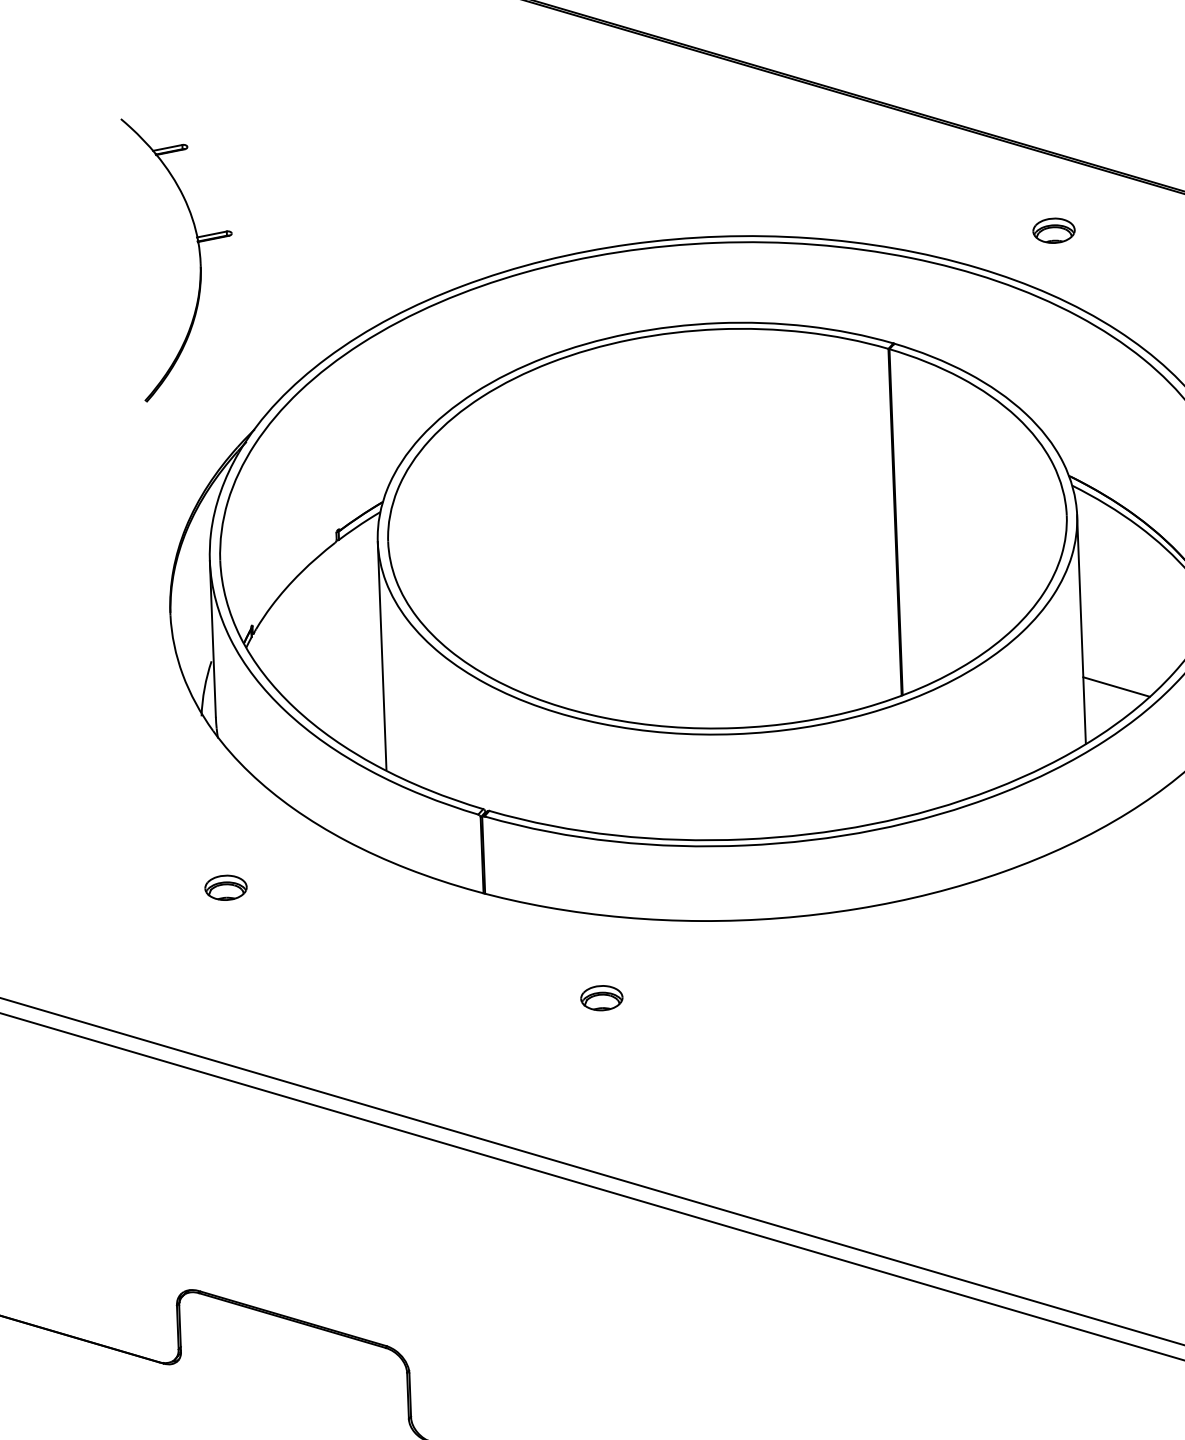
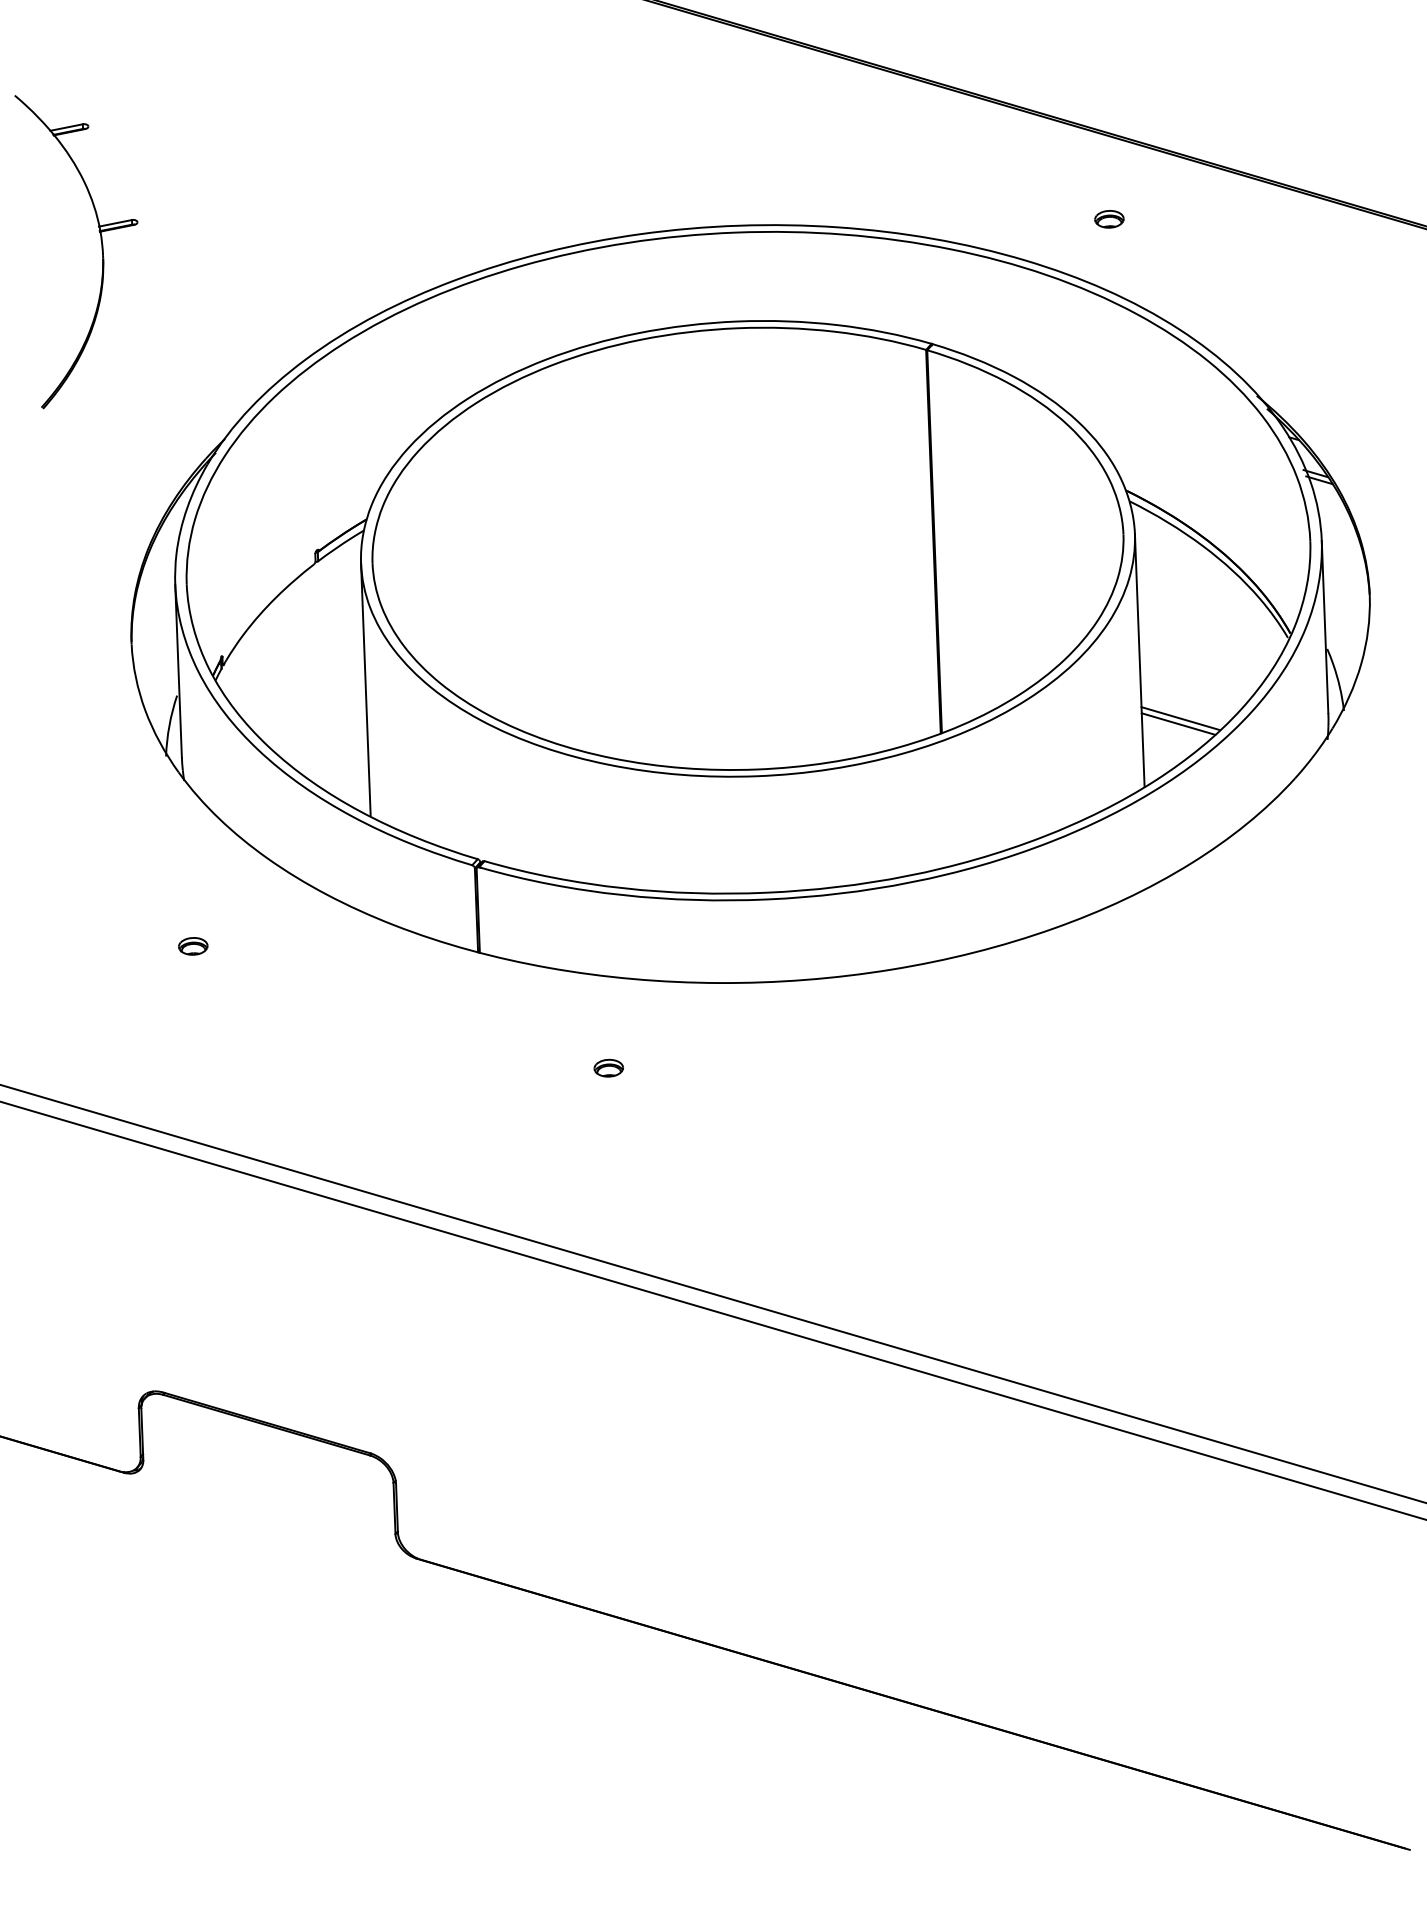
part: (1054, 231) -> (1109, 219), size x0.62
part: (199, 259) -> (101, 250), moved
line: (1118, 681) -> (1180, 718), added
part: (226, 888) -> (193, 946), size x0.62
part: (601, 997) -> (608, 1067), size x0.62

